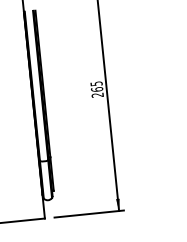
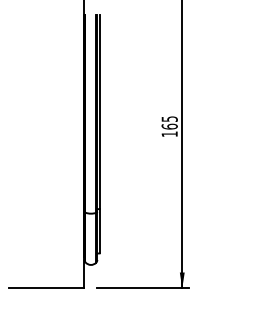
text: (97, 95) -> (169, 134), 265 -> 165

